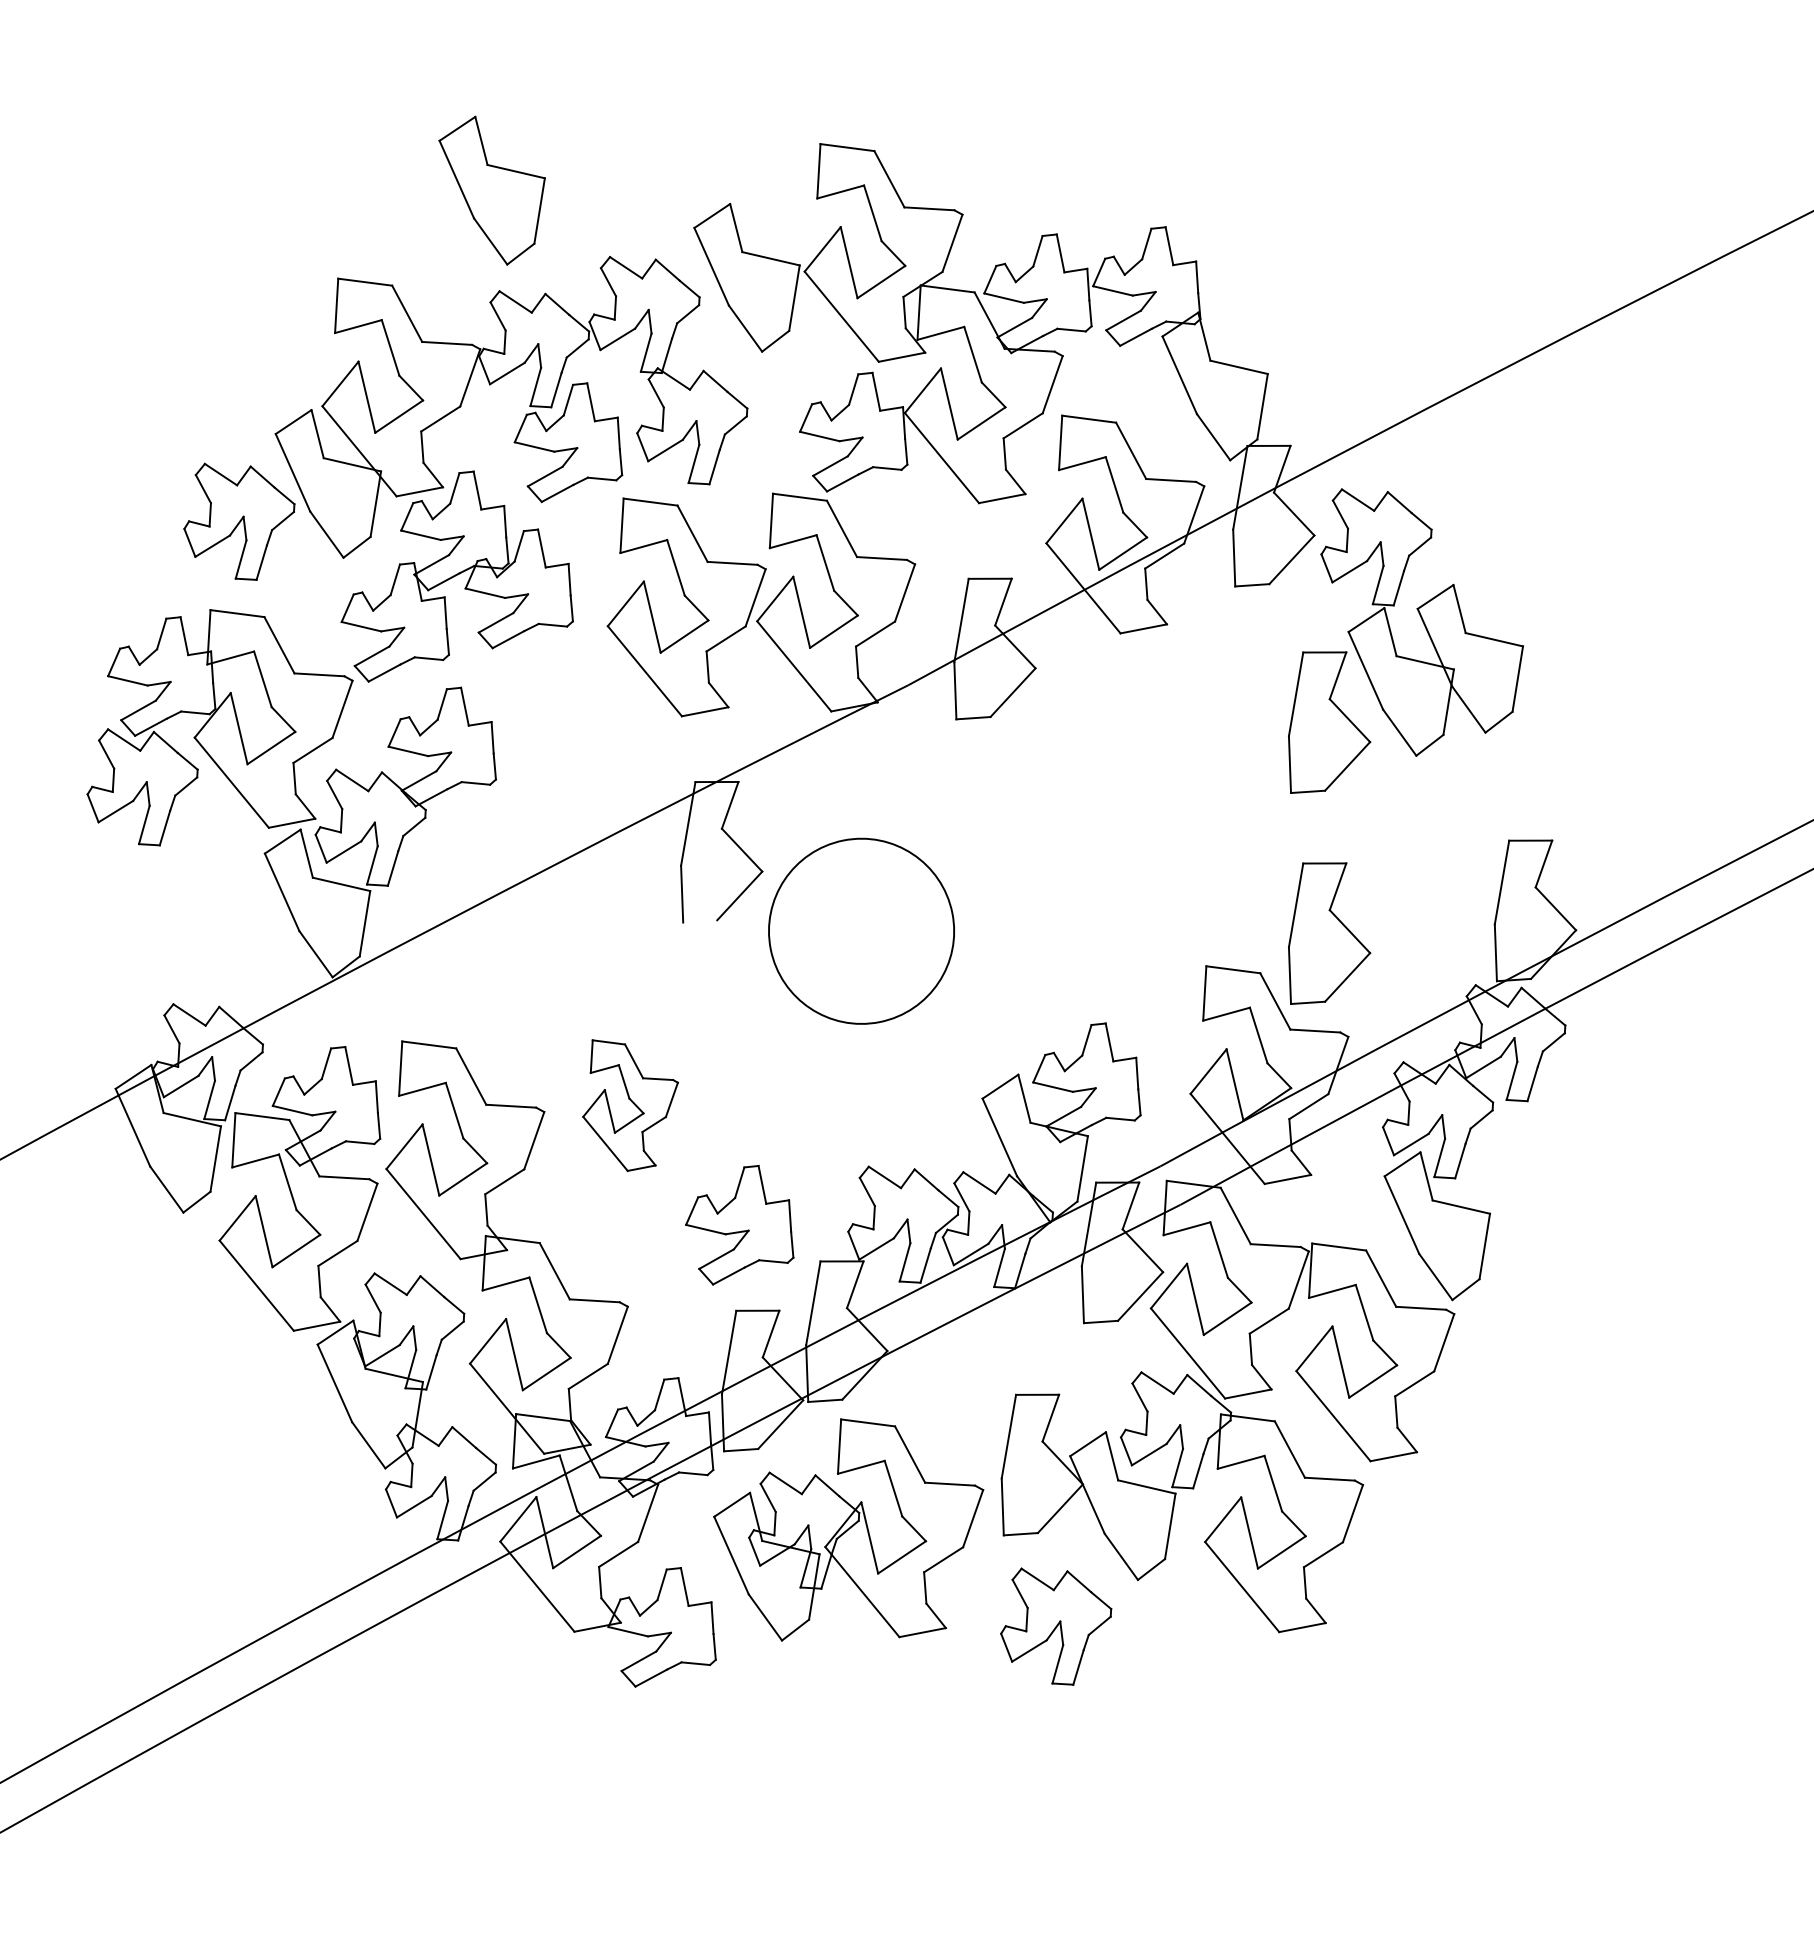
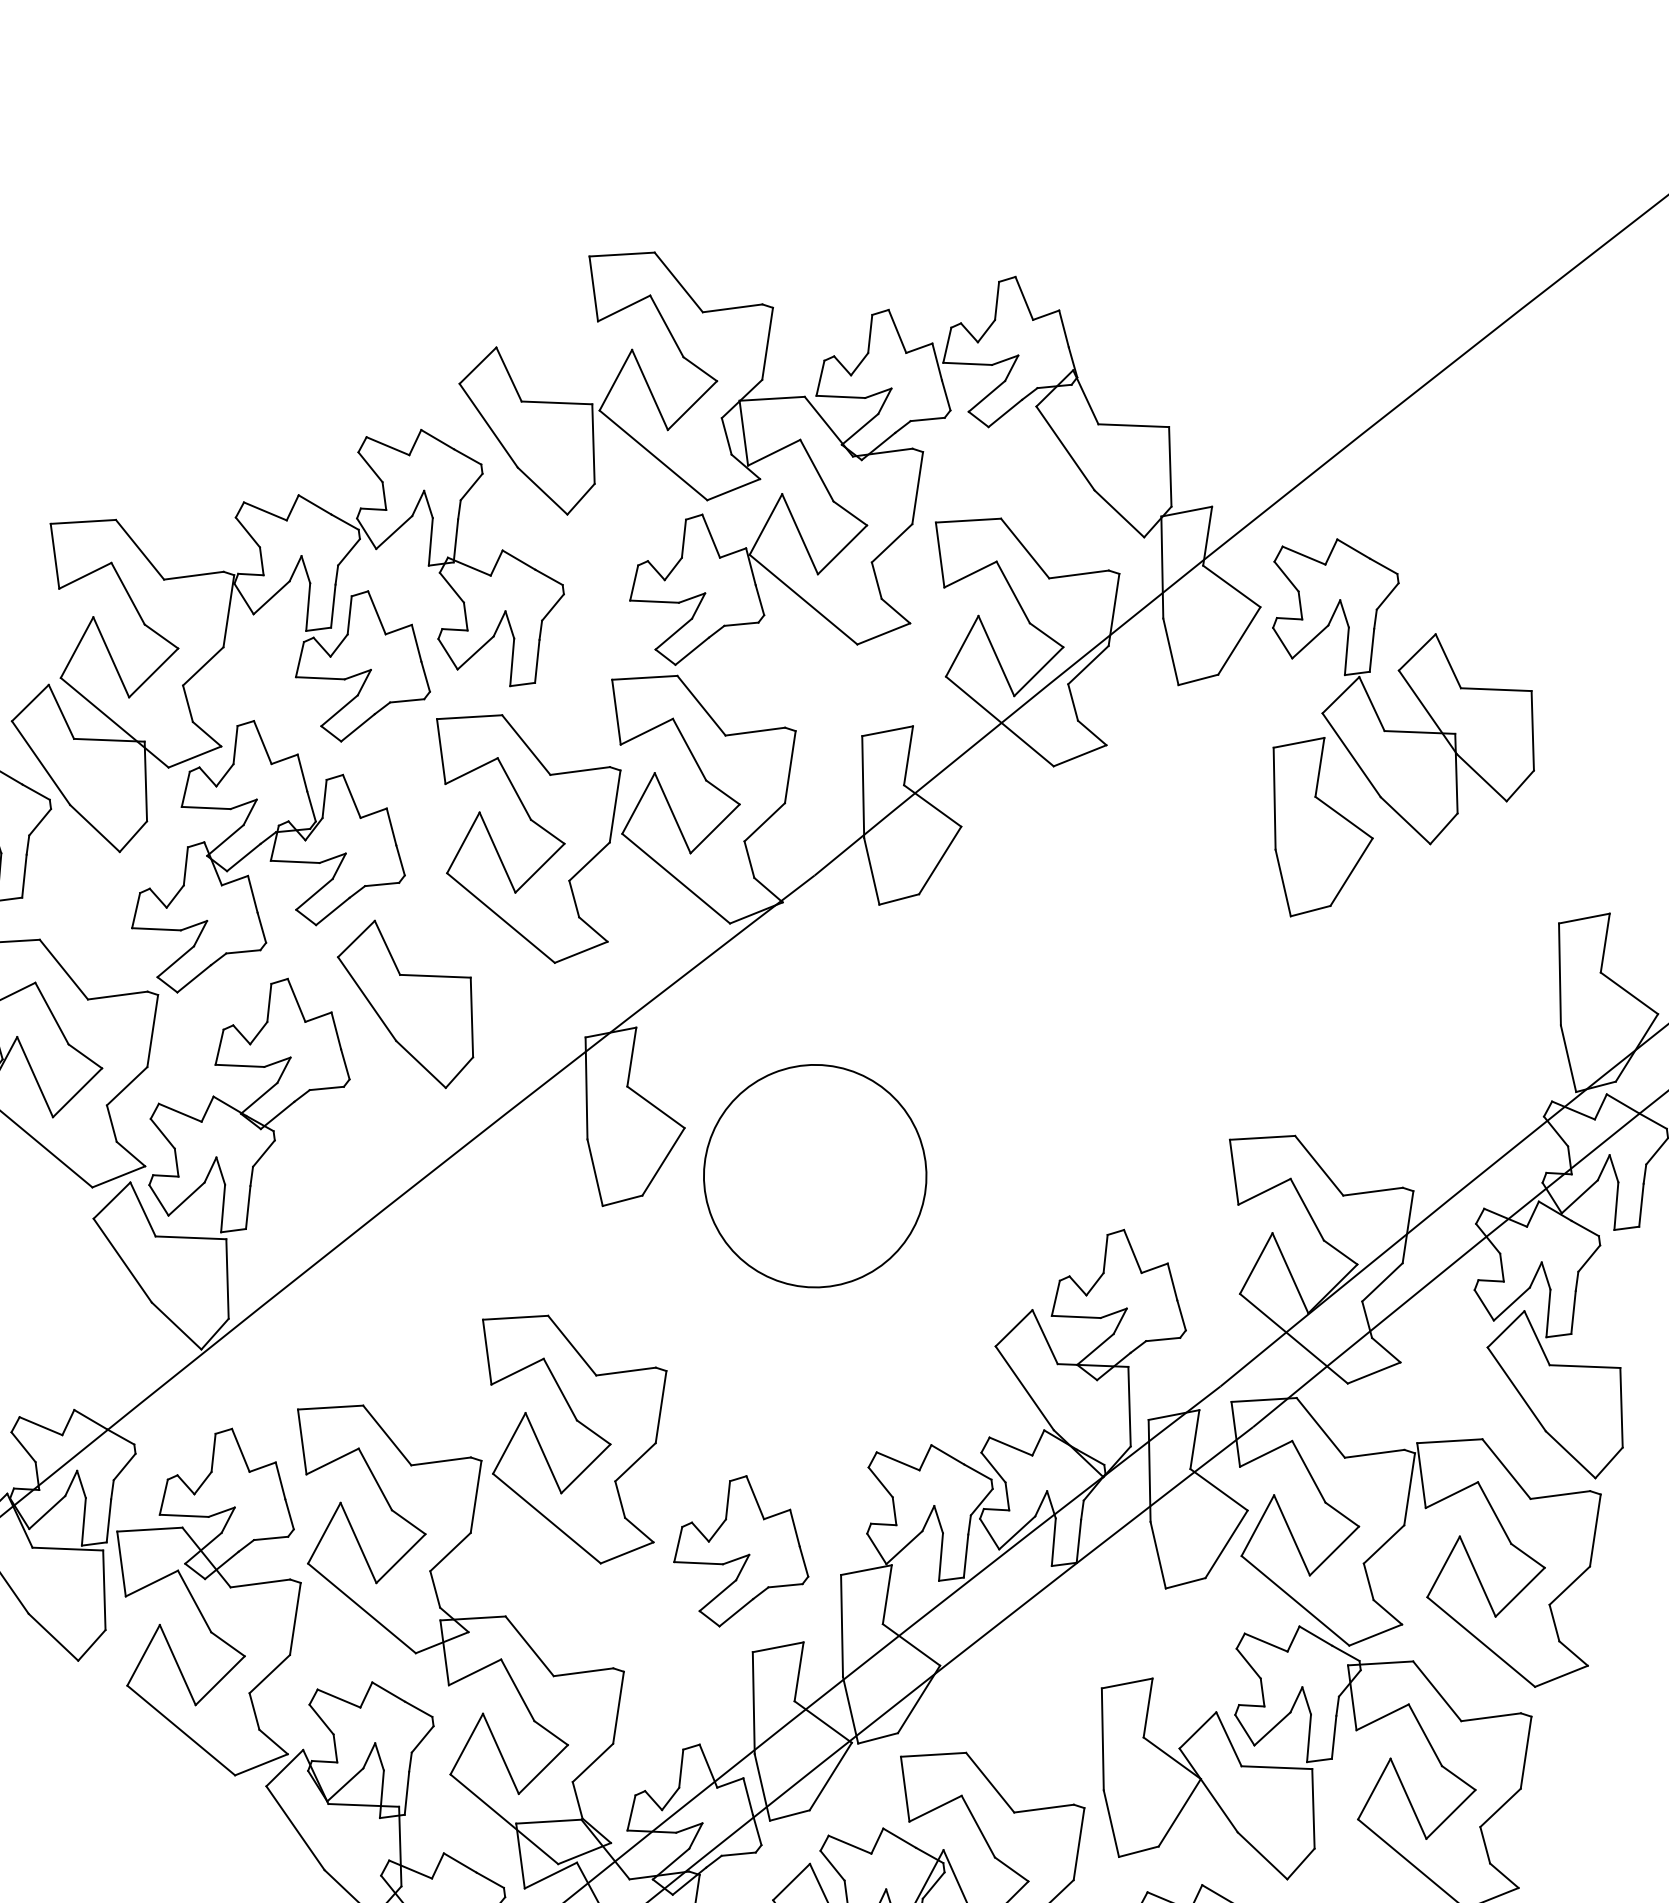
part: (491, 190) -> (410, 1004), moved
line: (700, 921) -> (622, 1200), added
part: (1329, 933) -> (1367, 1073), removed
part: (630, 1105) -> (581, 1433), size x1.67

